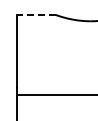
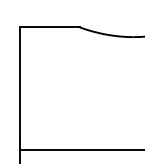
line: (35, 14) -> (49, 26), dashed -> solid

